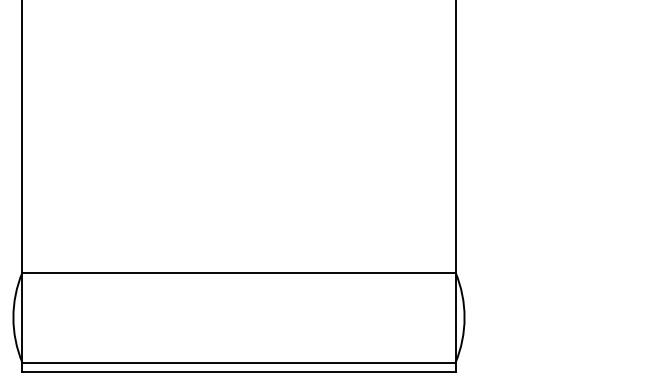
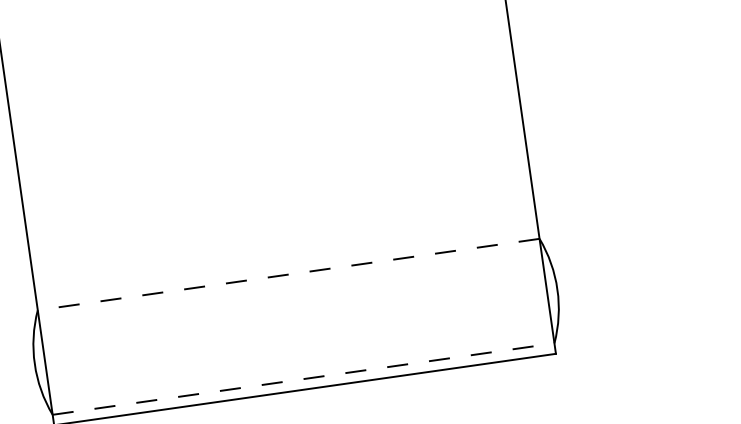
line: (238, 272) -> (288, 274), solid -> dashed
line: (238, 362) -> (302, 378), solid -> dashed

